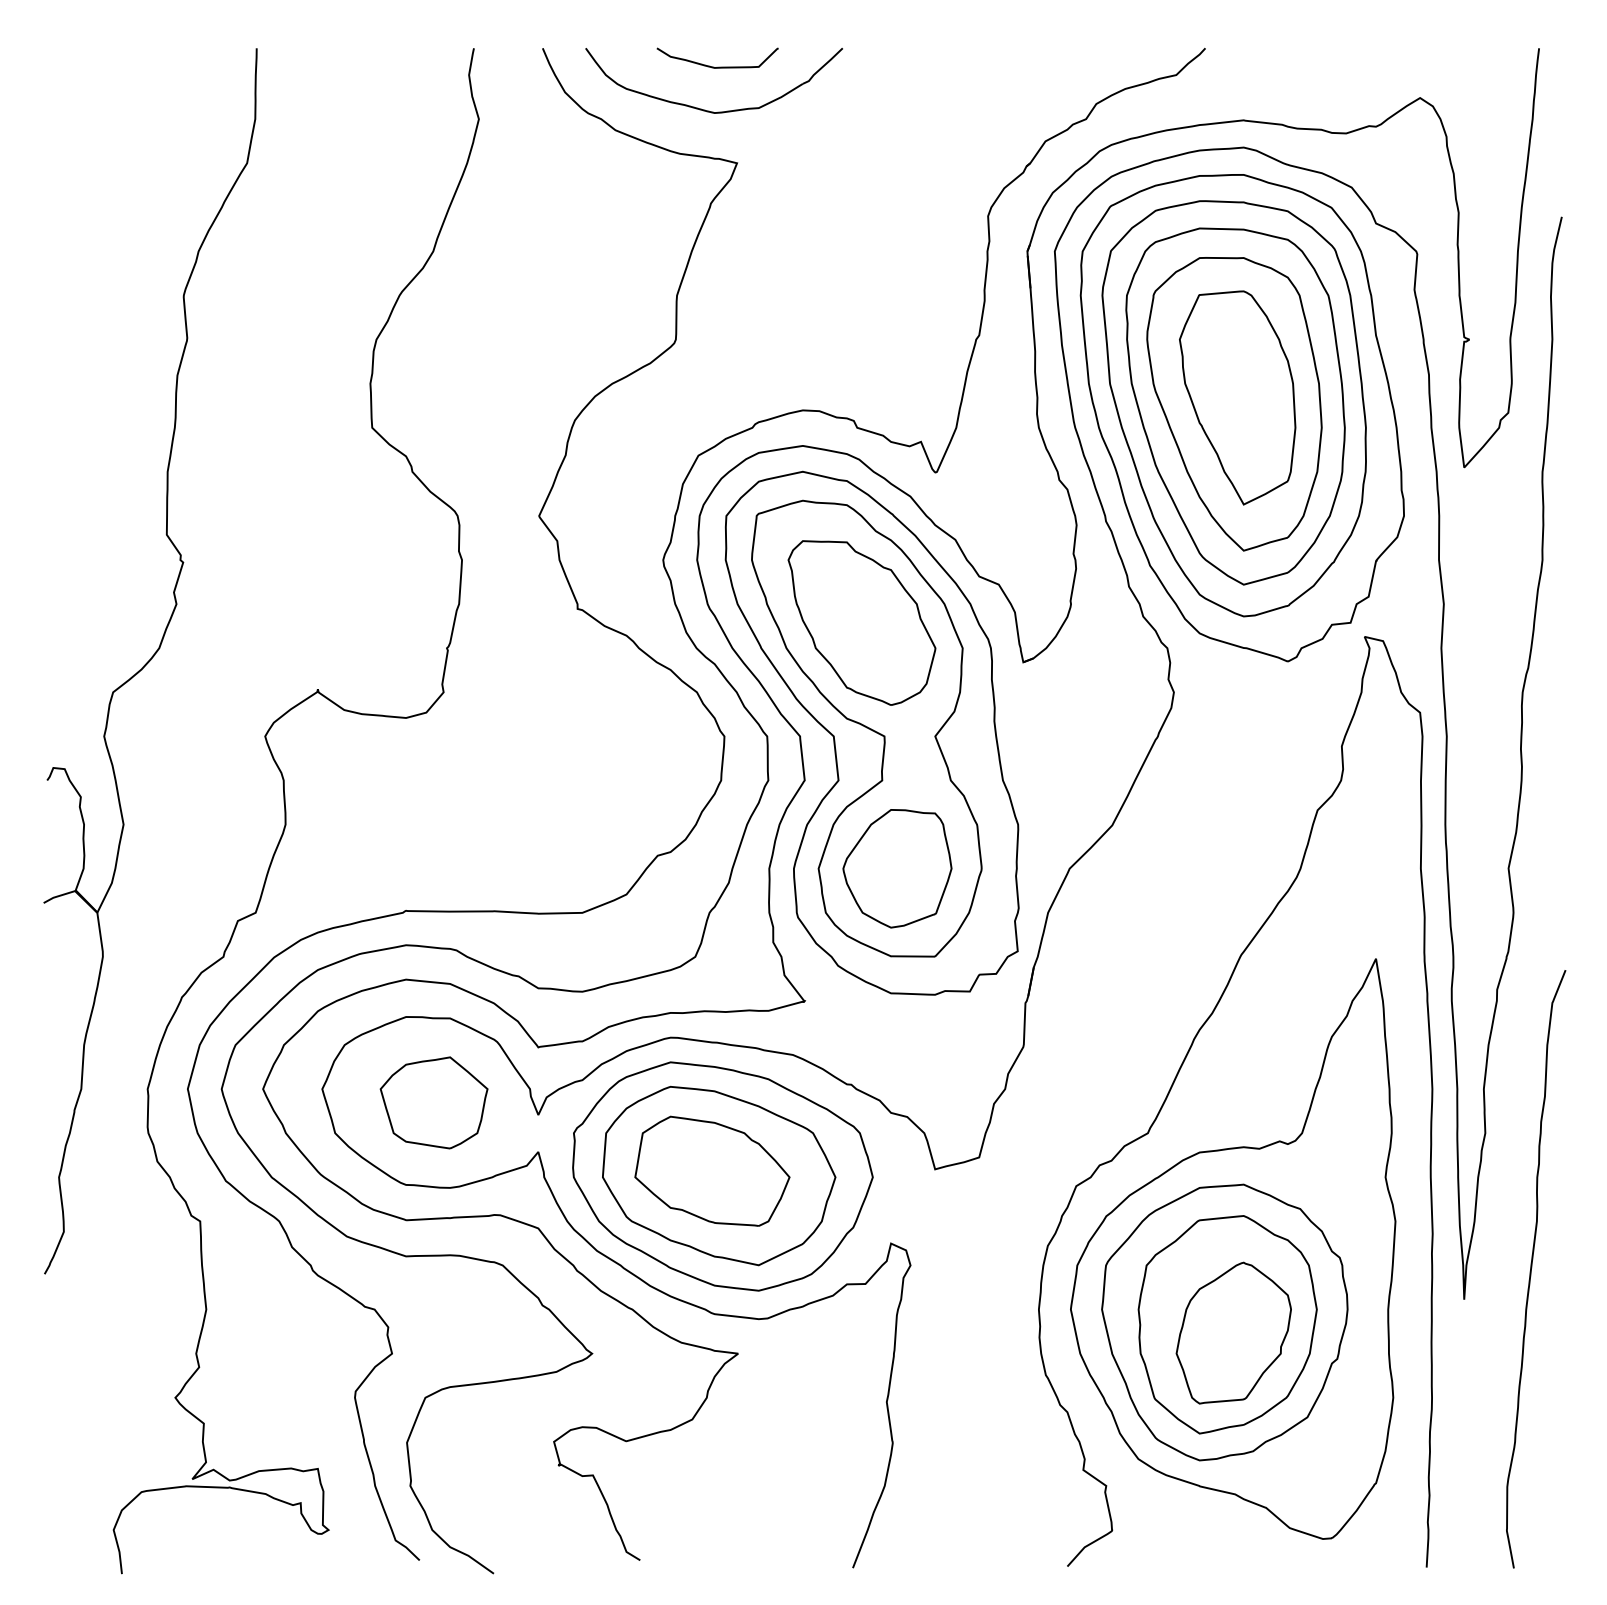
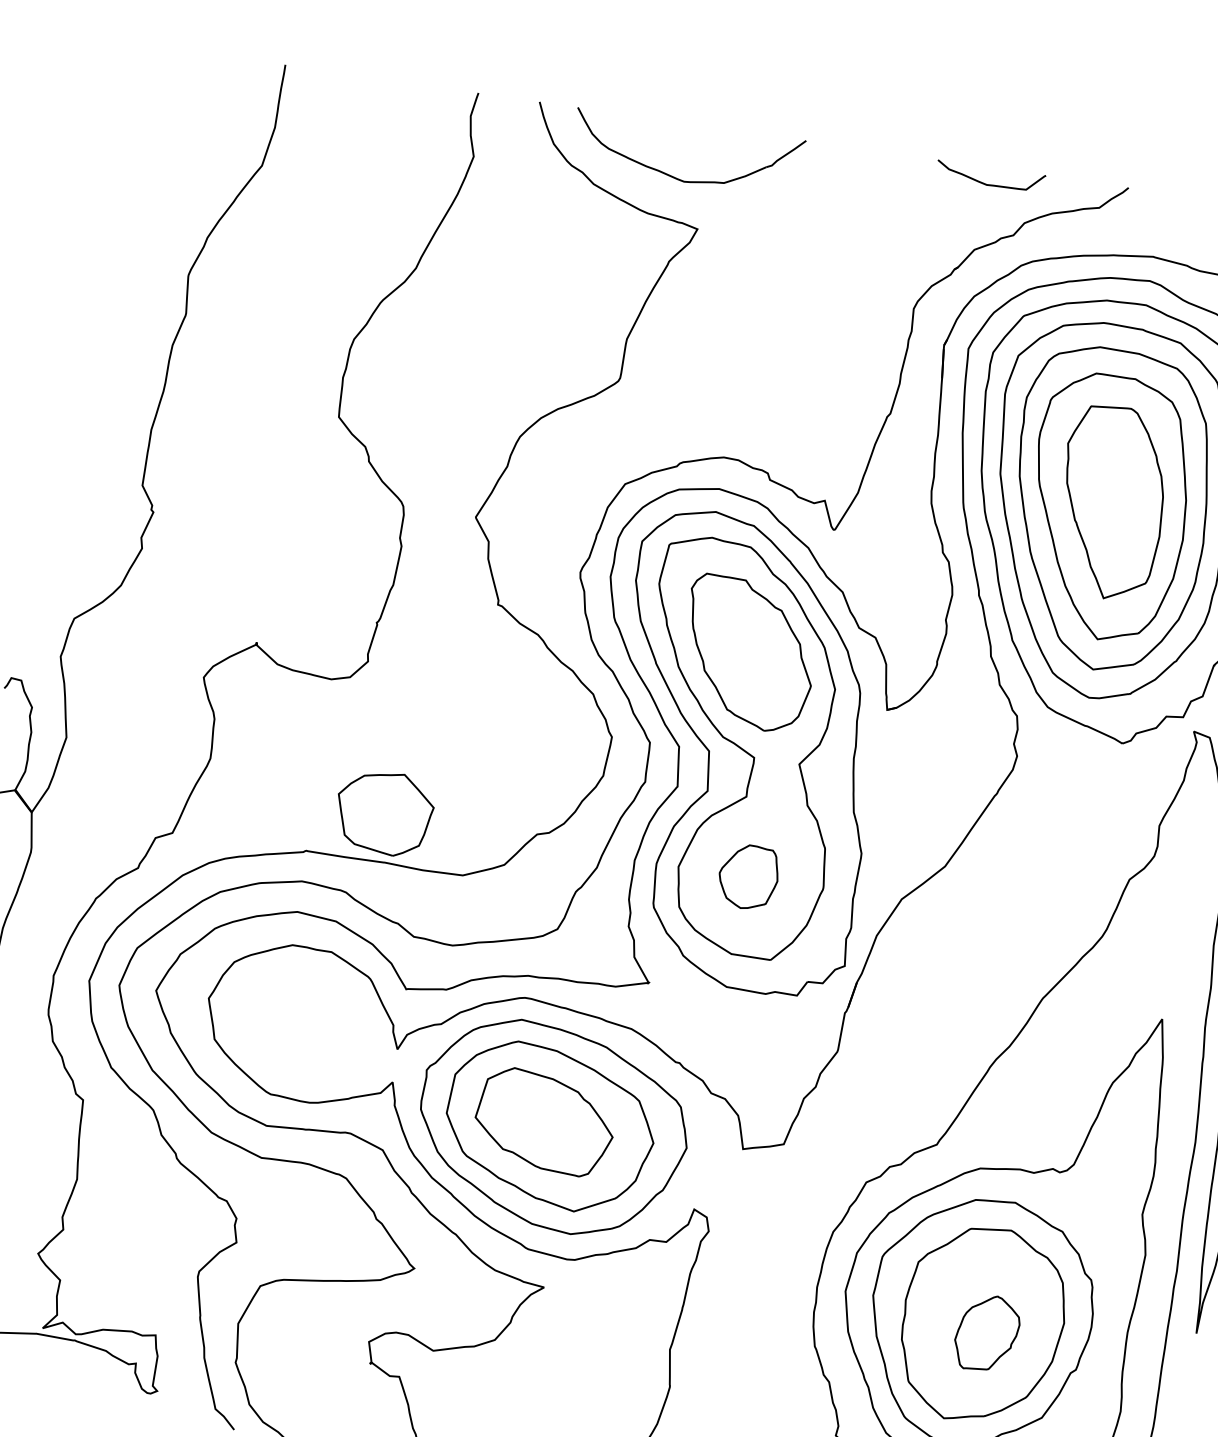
curve: (717, 66) -> (989, 184), moved
part: (897, 868) -> (748, 876), size x0.6
part: (433, 1102) -> (384, 812), moved
part: (1233, 1332) -> (987, 1332), size x0.6

